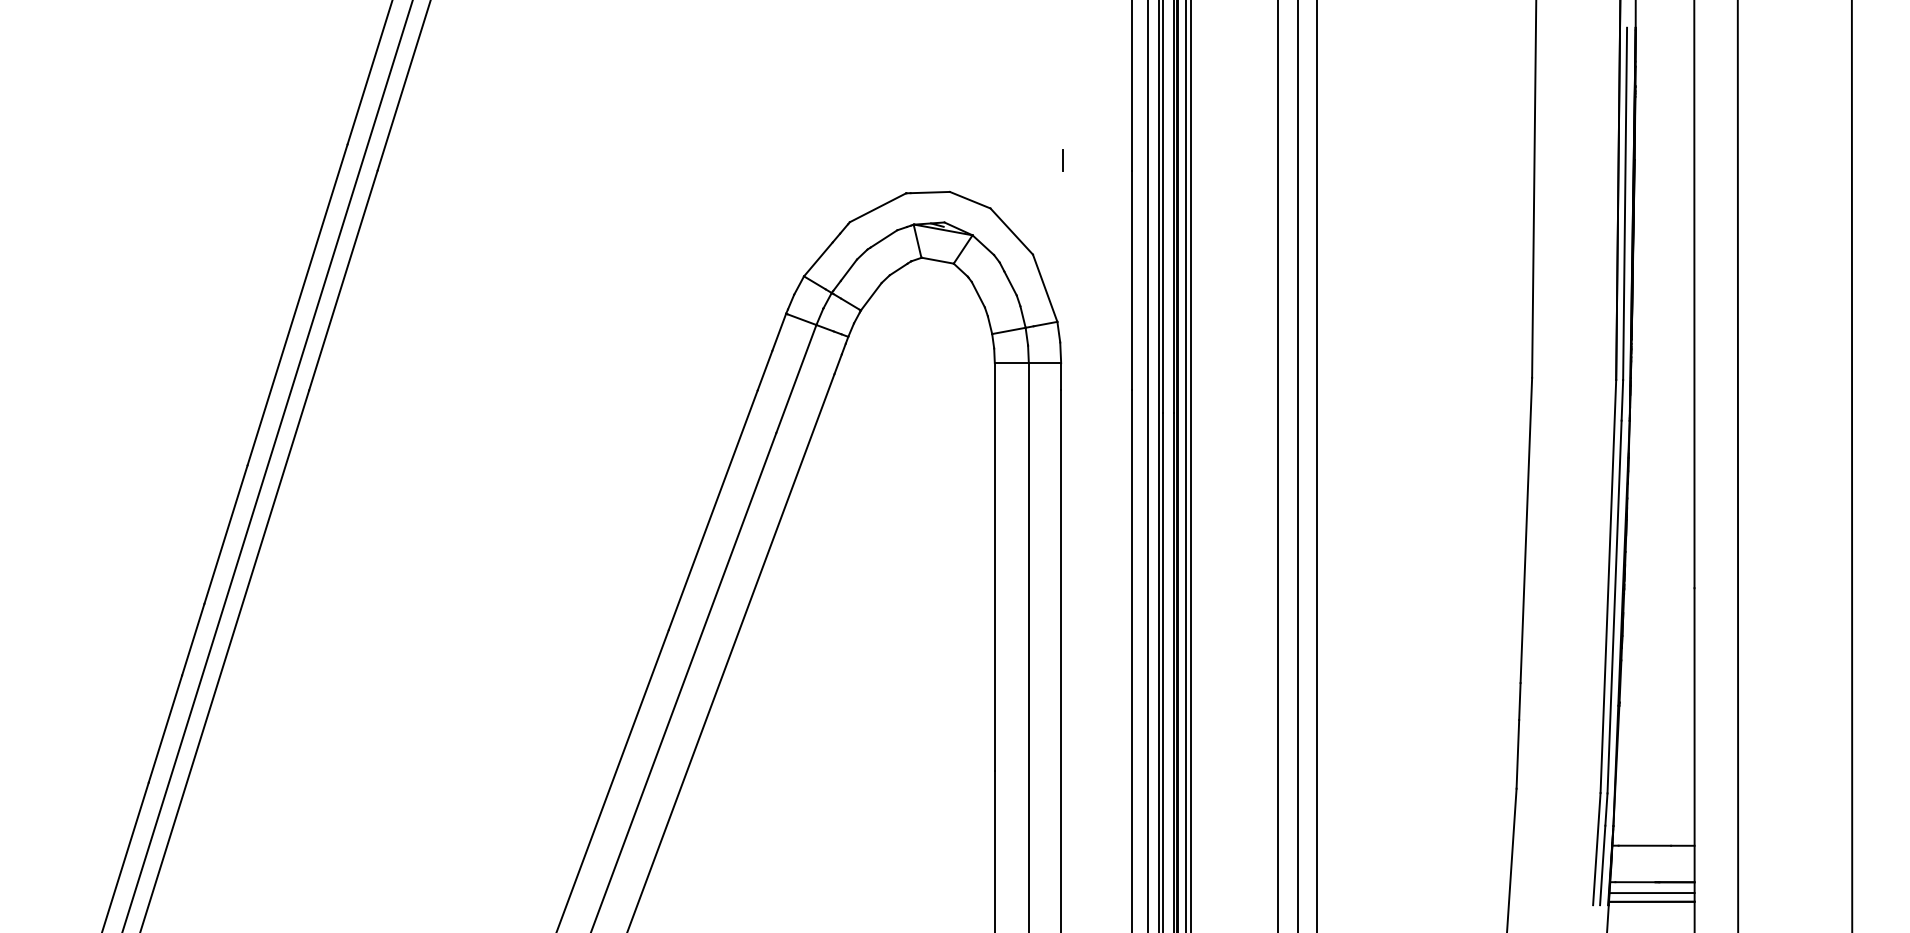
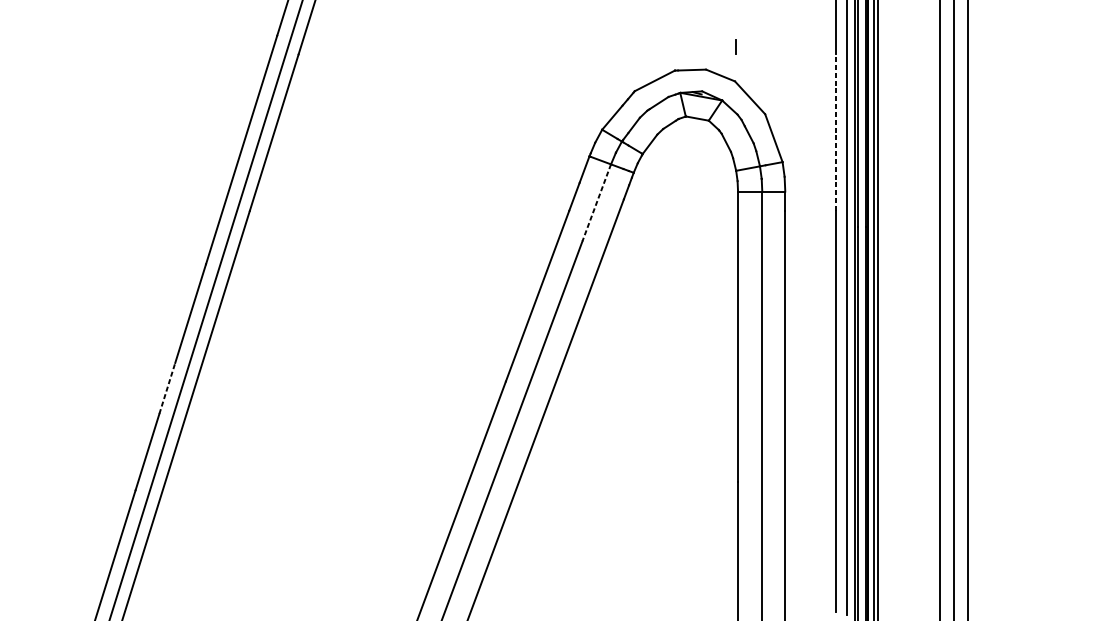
line: (1062, 160) -> (735, 47), moved
line: (1132, 280) -> (836, 132), solid -> dashed
line: (796, 379) -> (596, 203), solid -> dashed
line: (193, 639) -> (167, 388), solid -> dashed

